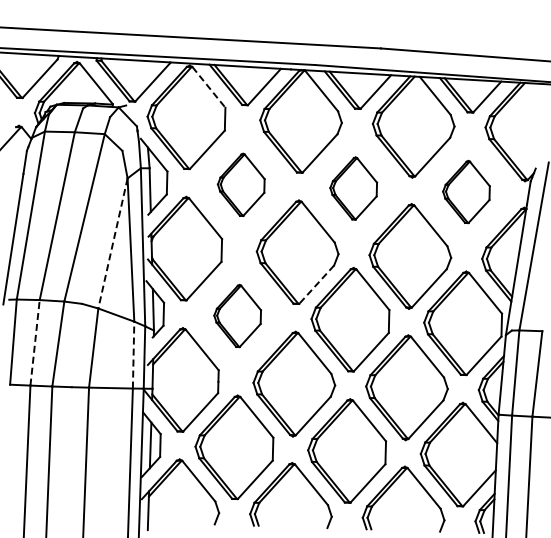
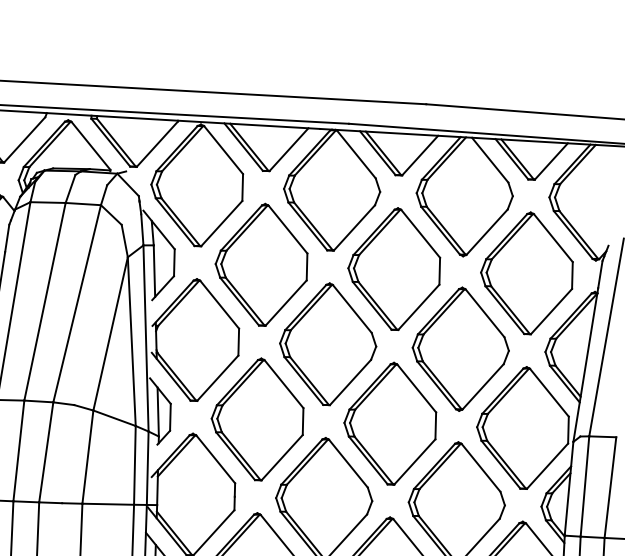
line: (209, 87) -> (224, 150), dashed -> solid
part: (241, 184) -> (261, 264), size x1.67
part: (353, 188) -> (393, 269), size x1.67
part: (466, 191) -> (526, 272), size x1.67
line: (112, 243) -> (110, 333), dashed -> solid
line: (316, 284) -> (350, 382), dashed -> solid
part: (237, 315) -> (257, 418), size x1.67
line: (35, 342) -> (19, 450), dashed -> solid
line: (133, 354) -> (134, 464), dashed -> solid

